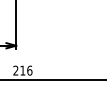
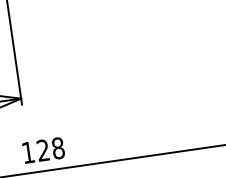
text: (22, 70) -> (42, 150), 216 -> 128

